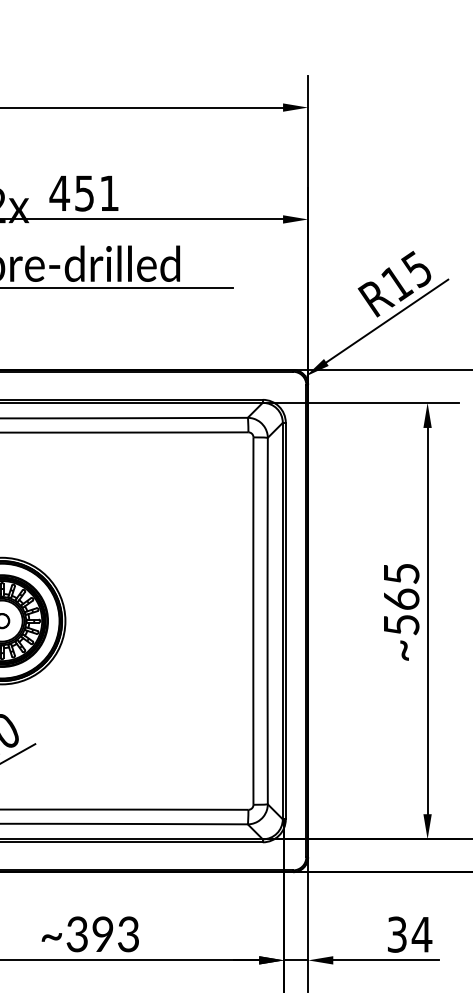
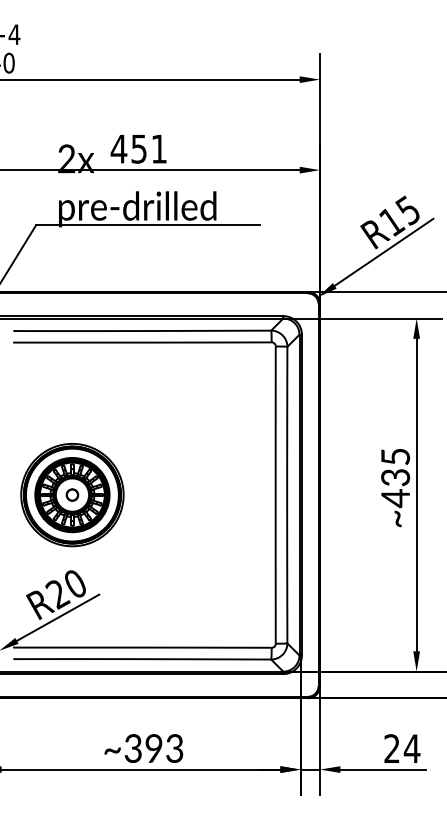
text: (401, 612) -> (395, 488), ~565 -> ~435
text: (396, 934) -> (391, 748), 34 -> 24

